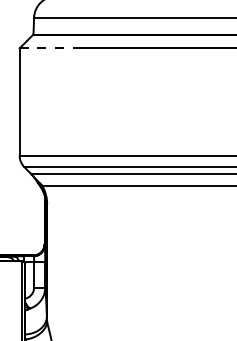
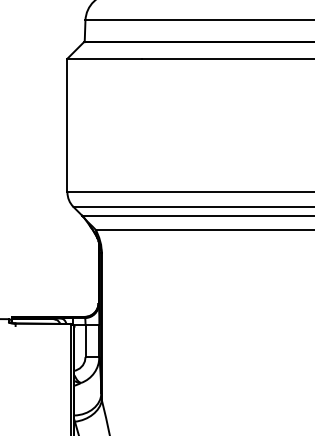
line: (50, 48) -> (105, 58), dashed -> solid

